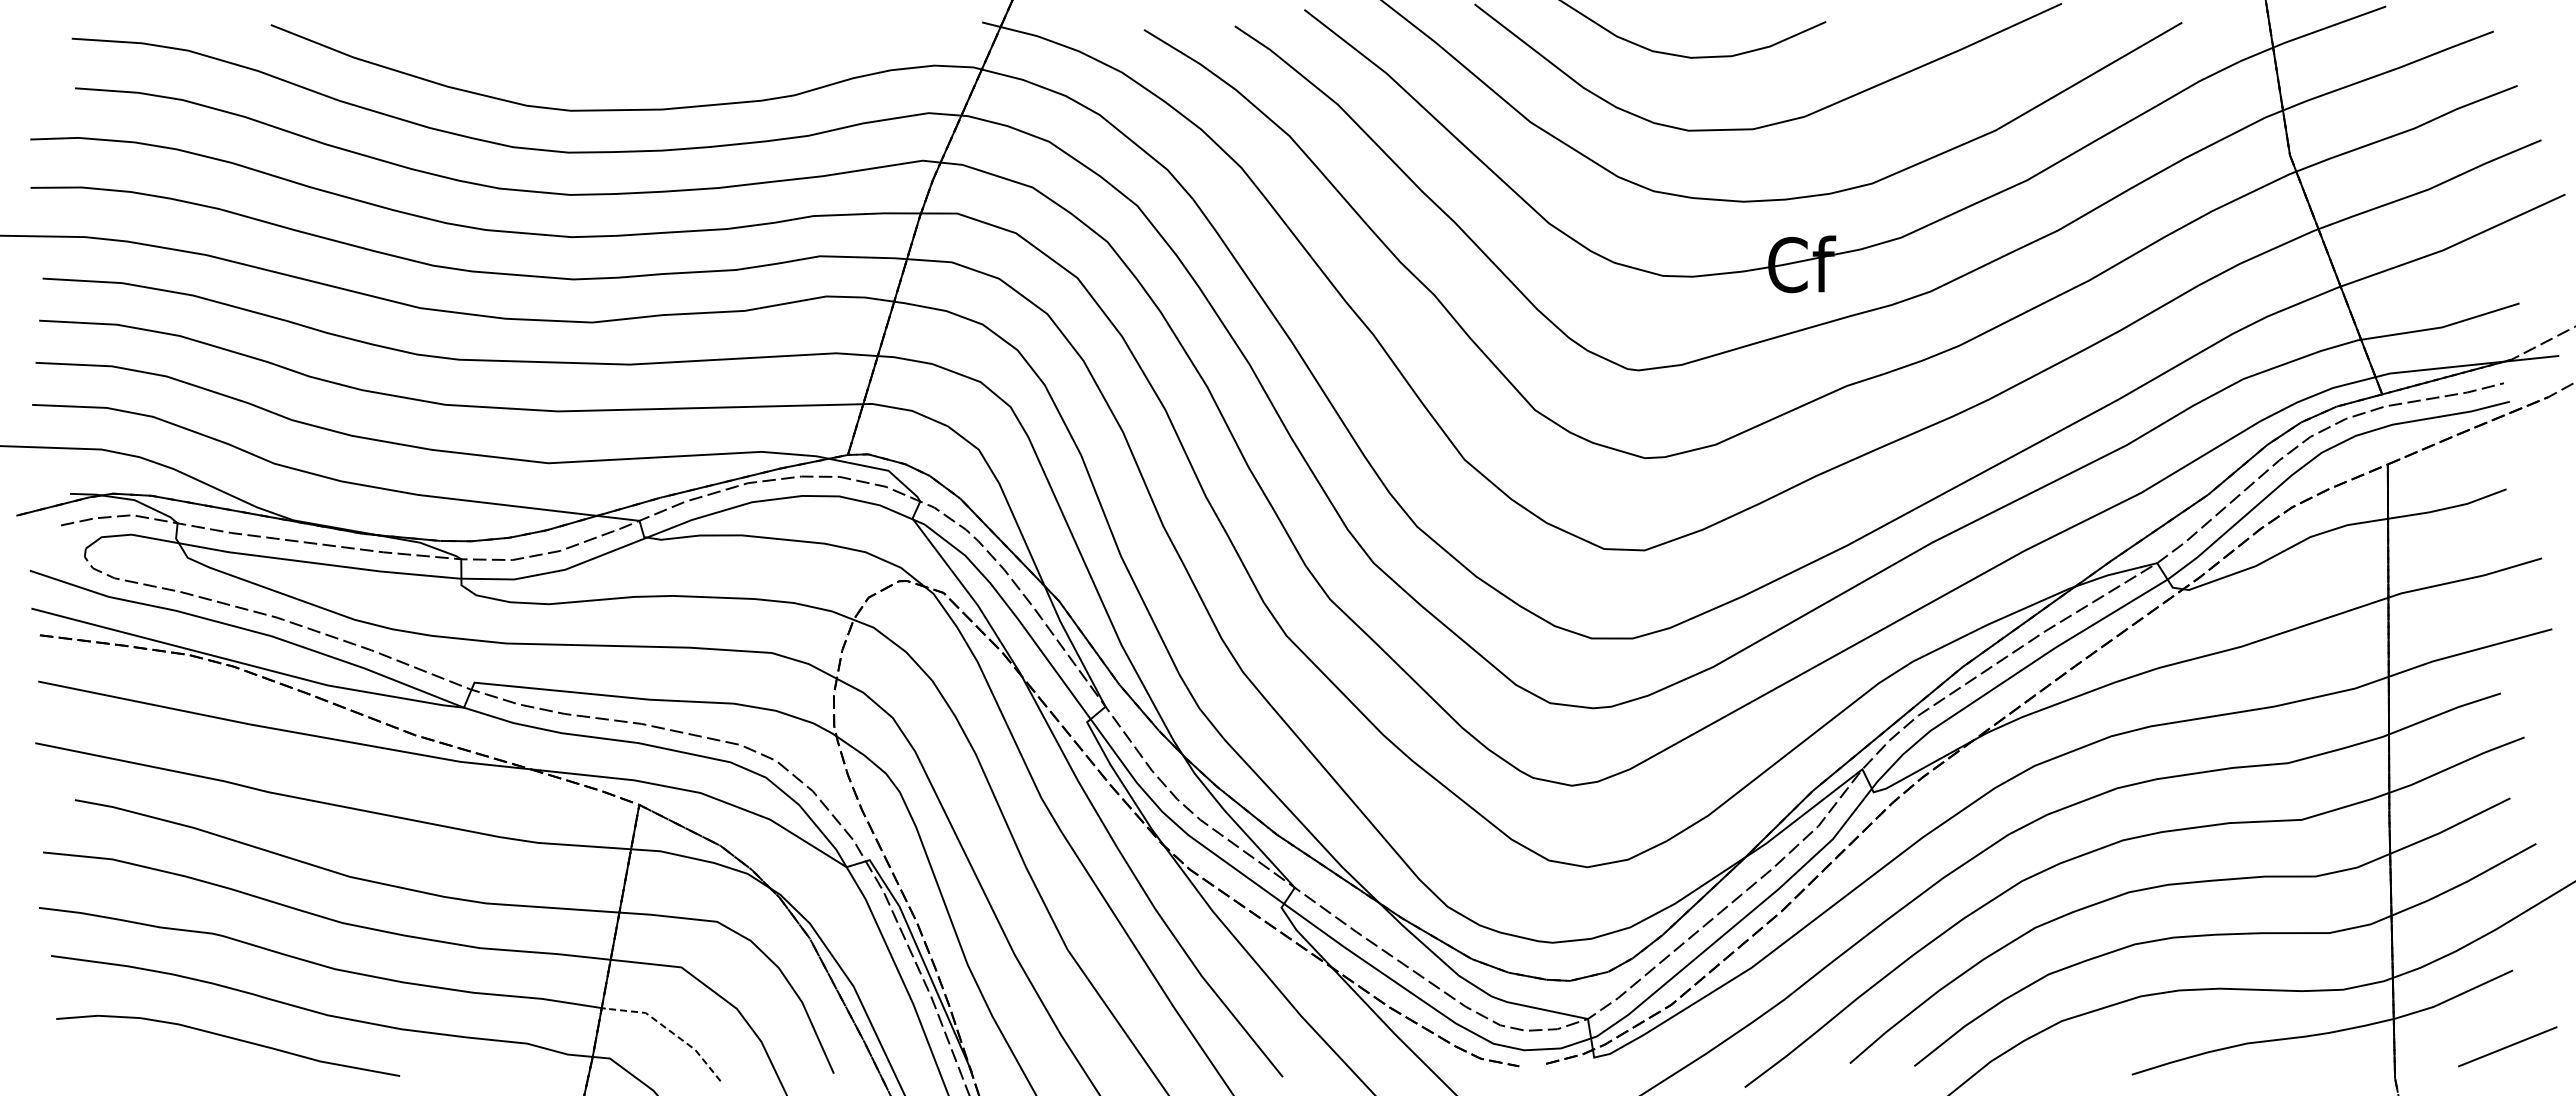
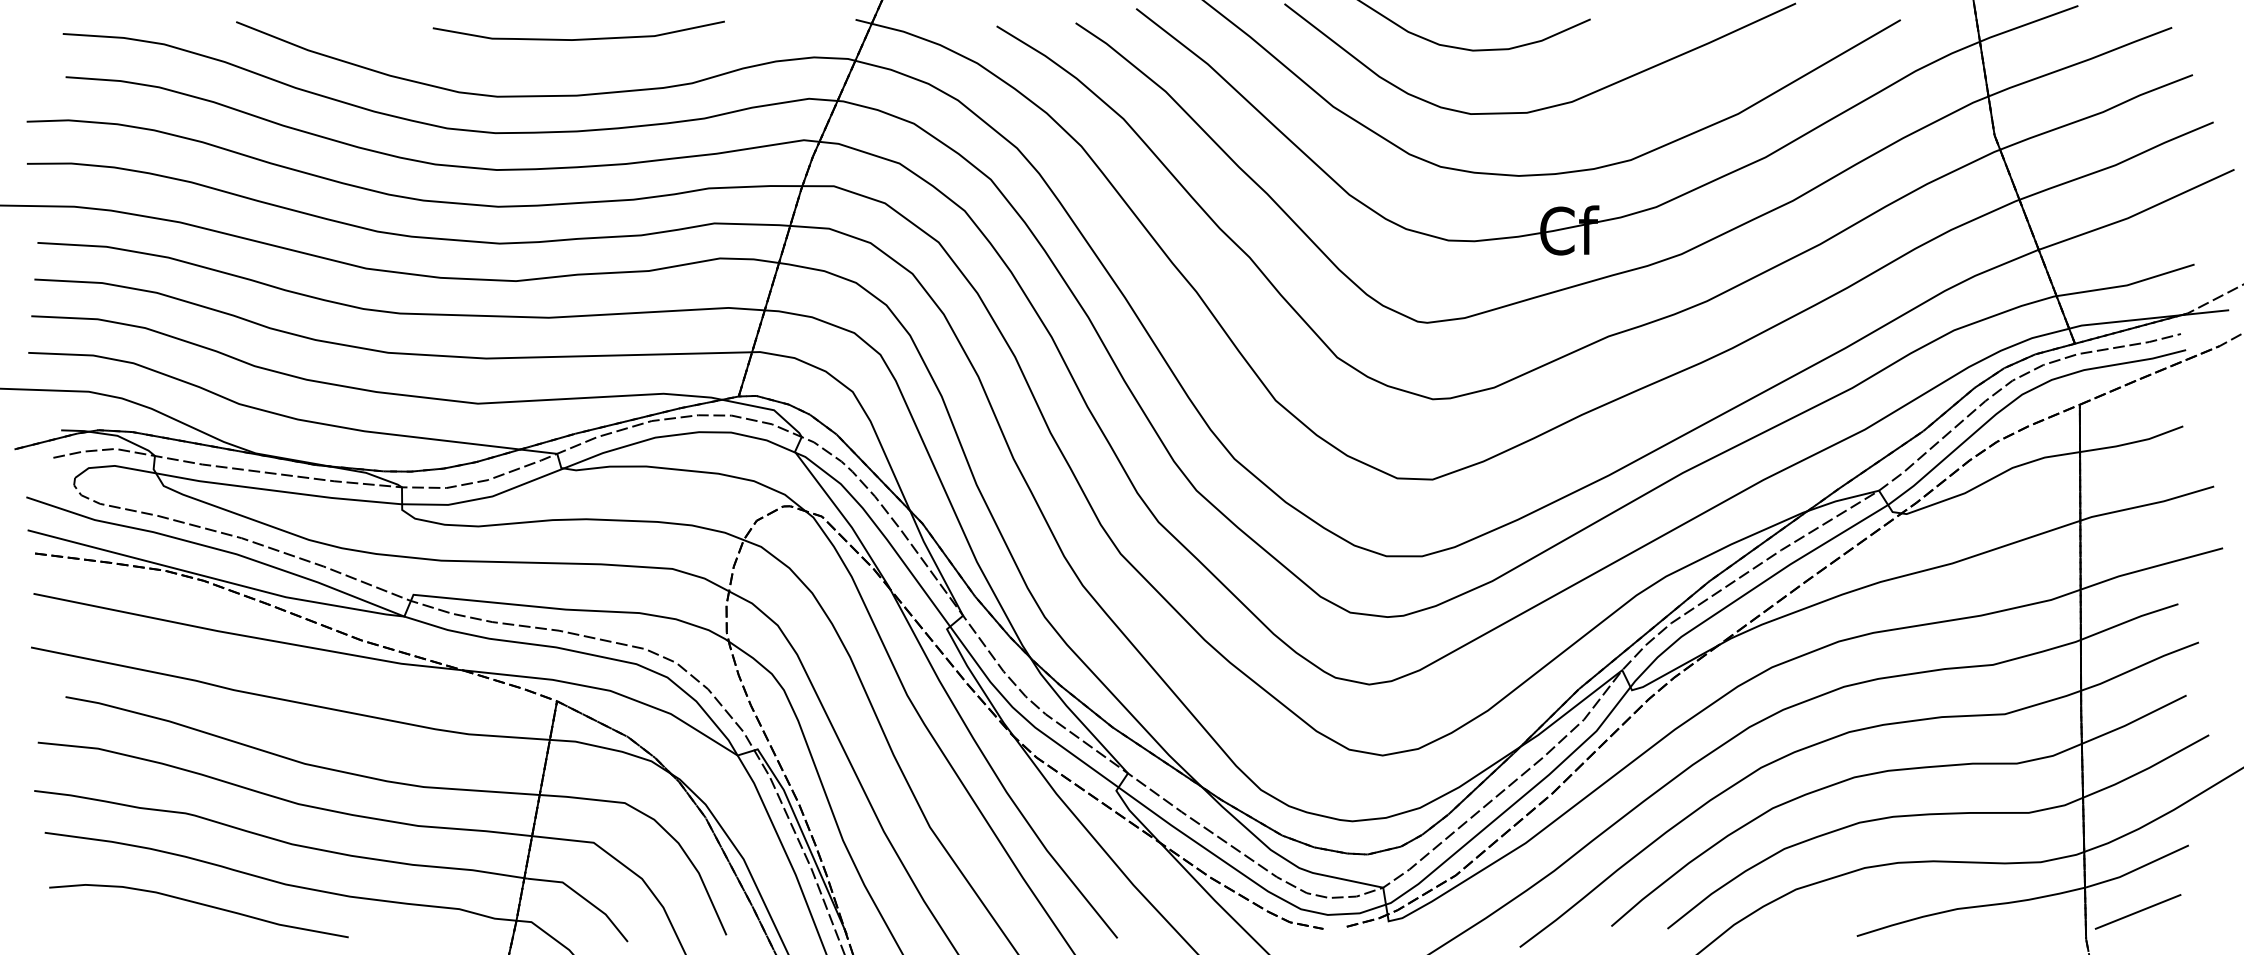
curve: (663, 44) -> (578, 39), added
line: (670, 1031) -> (584, 898), dashed -> solid
line: (2507, 1046) -> (2137, 911), moved

